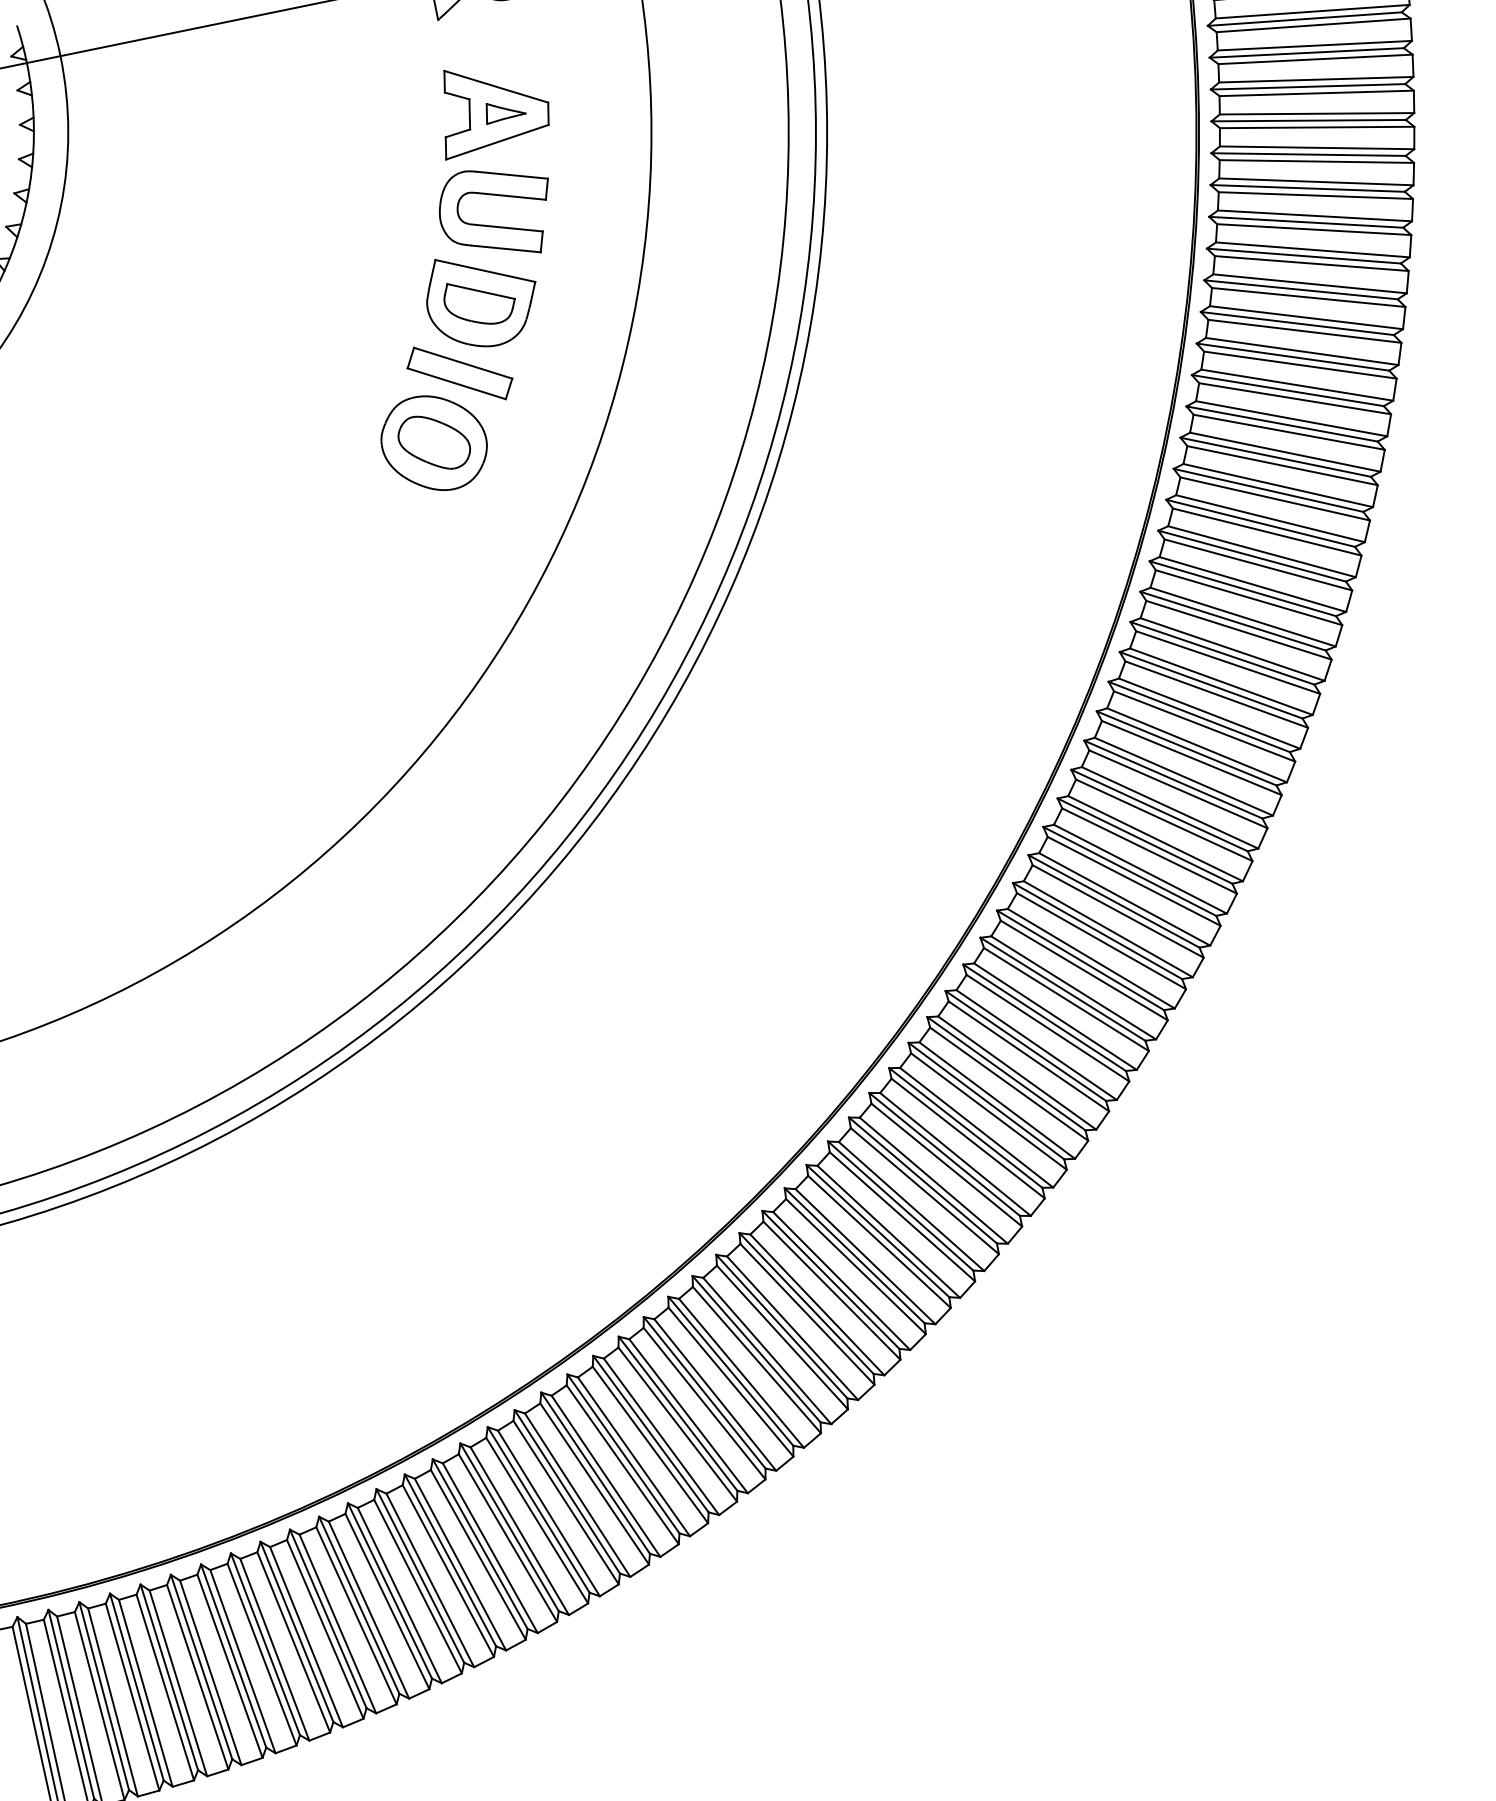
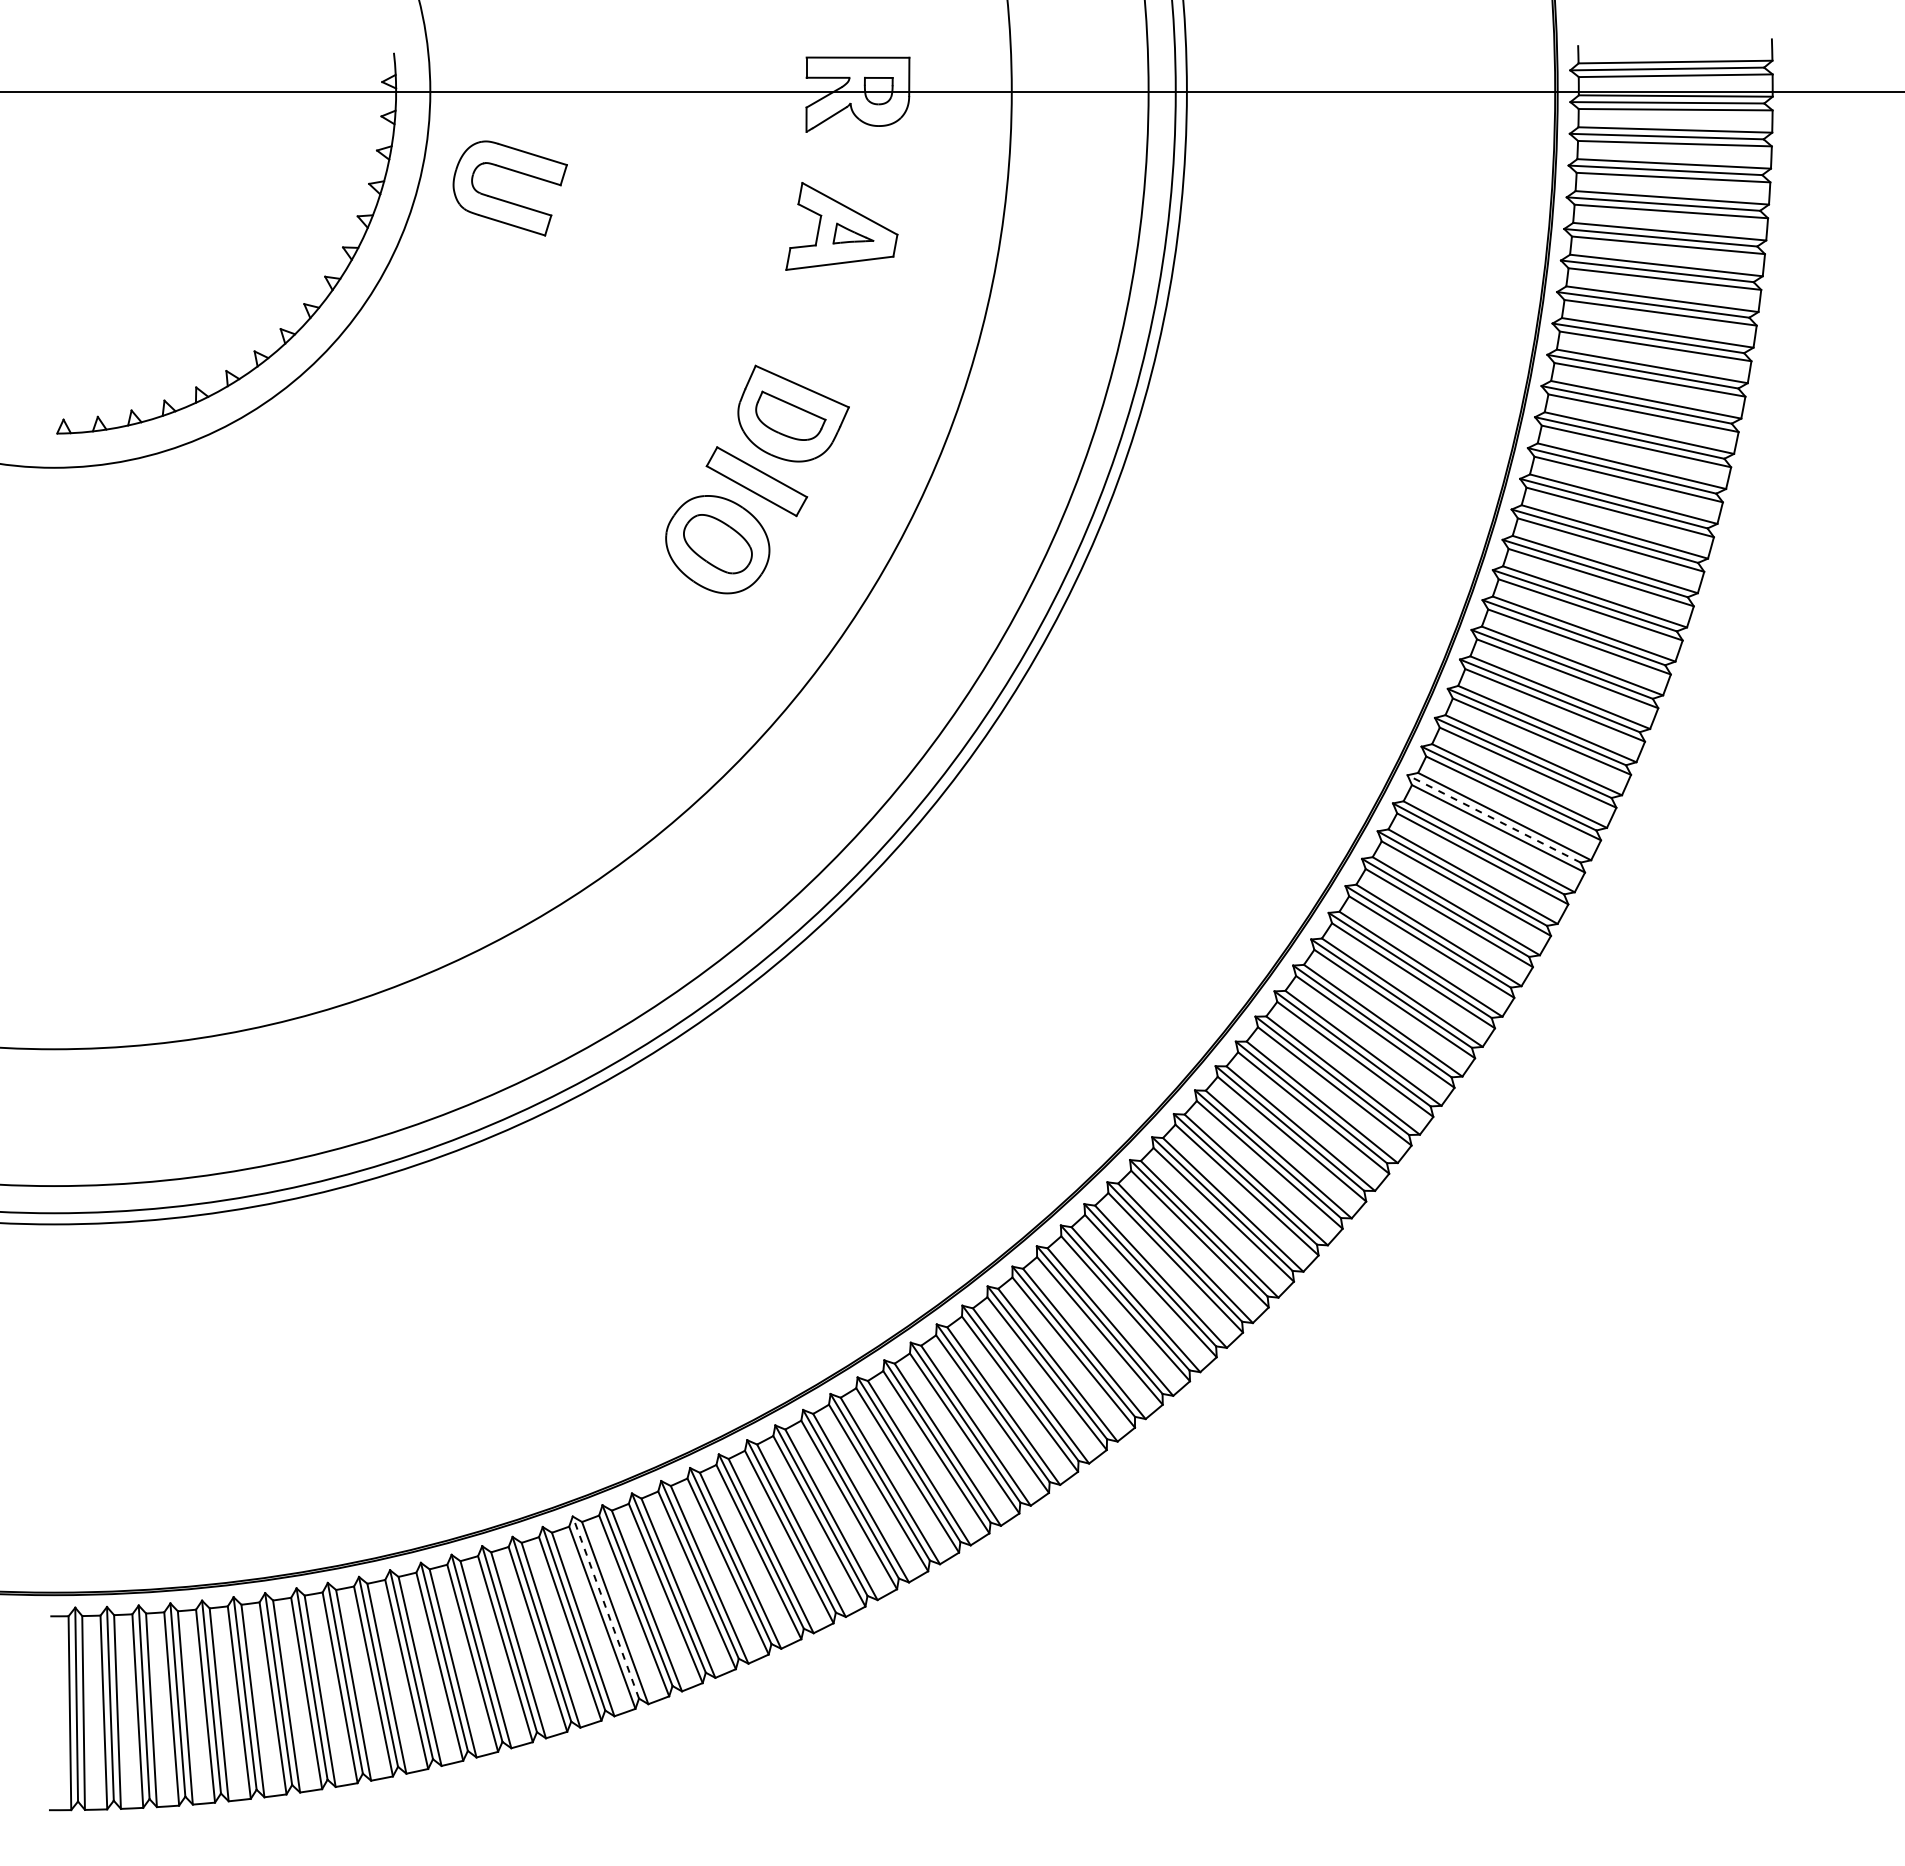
part: (495, 225) -> (506, 200), moved
line: (1252, 555) -> (1494, 818), solid -> dashed
line: (538, 1509) -> (605, 1607), solid -> dashed

